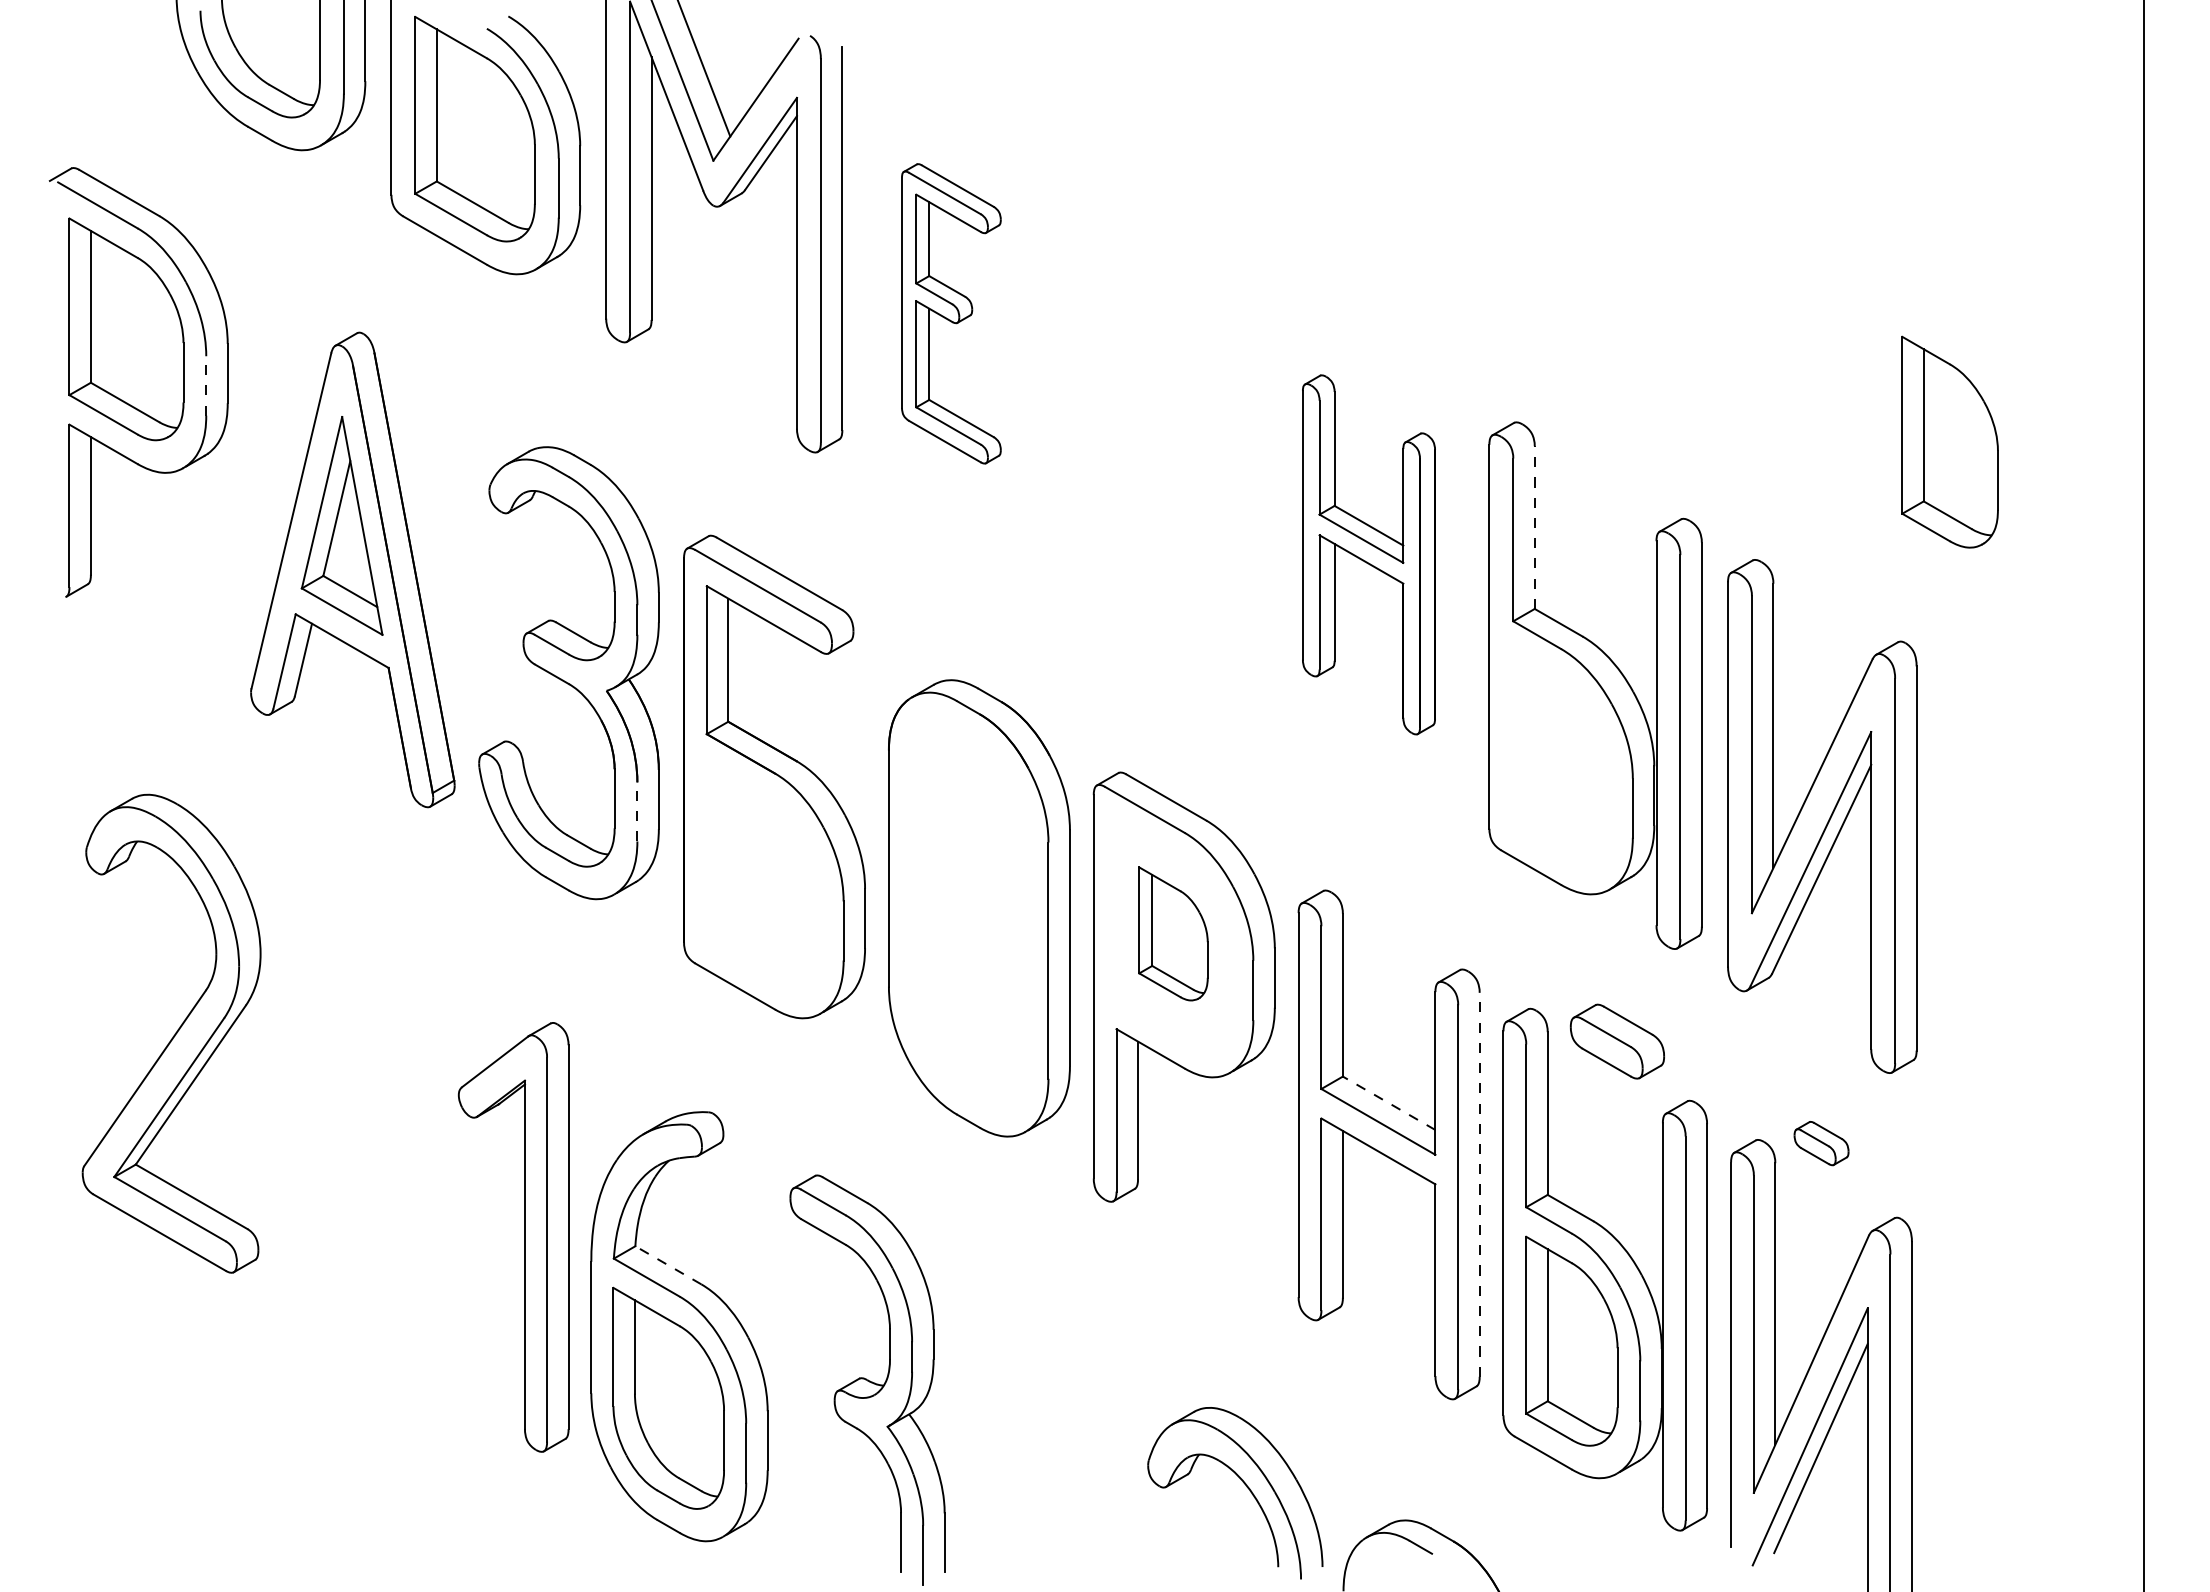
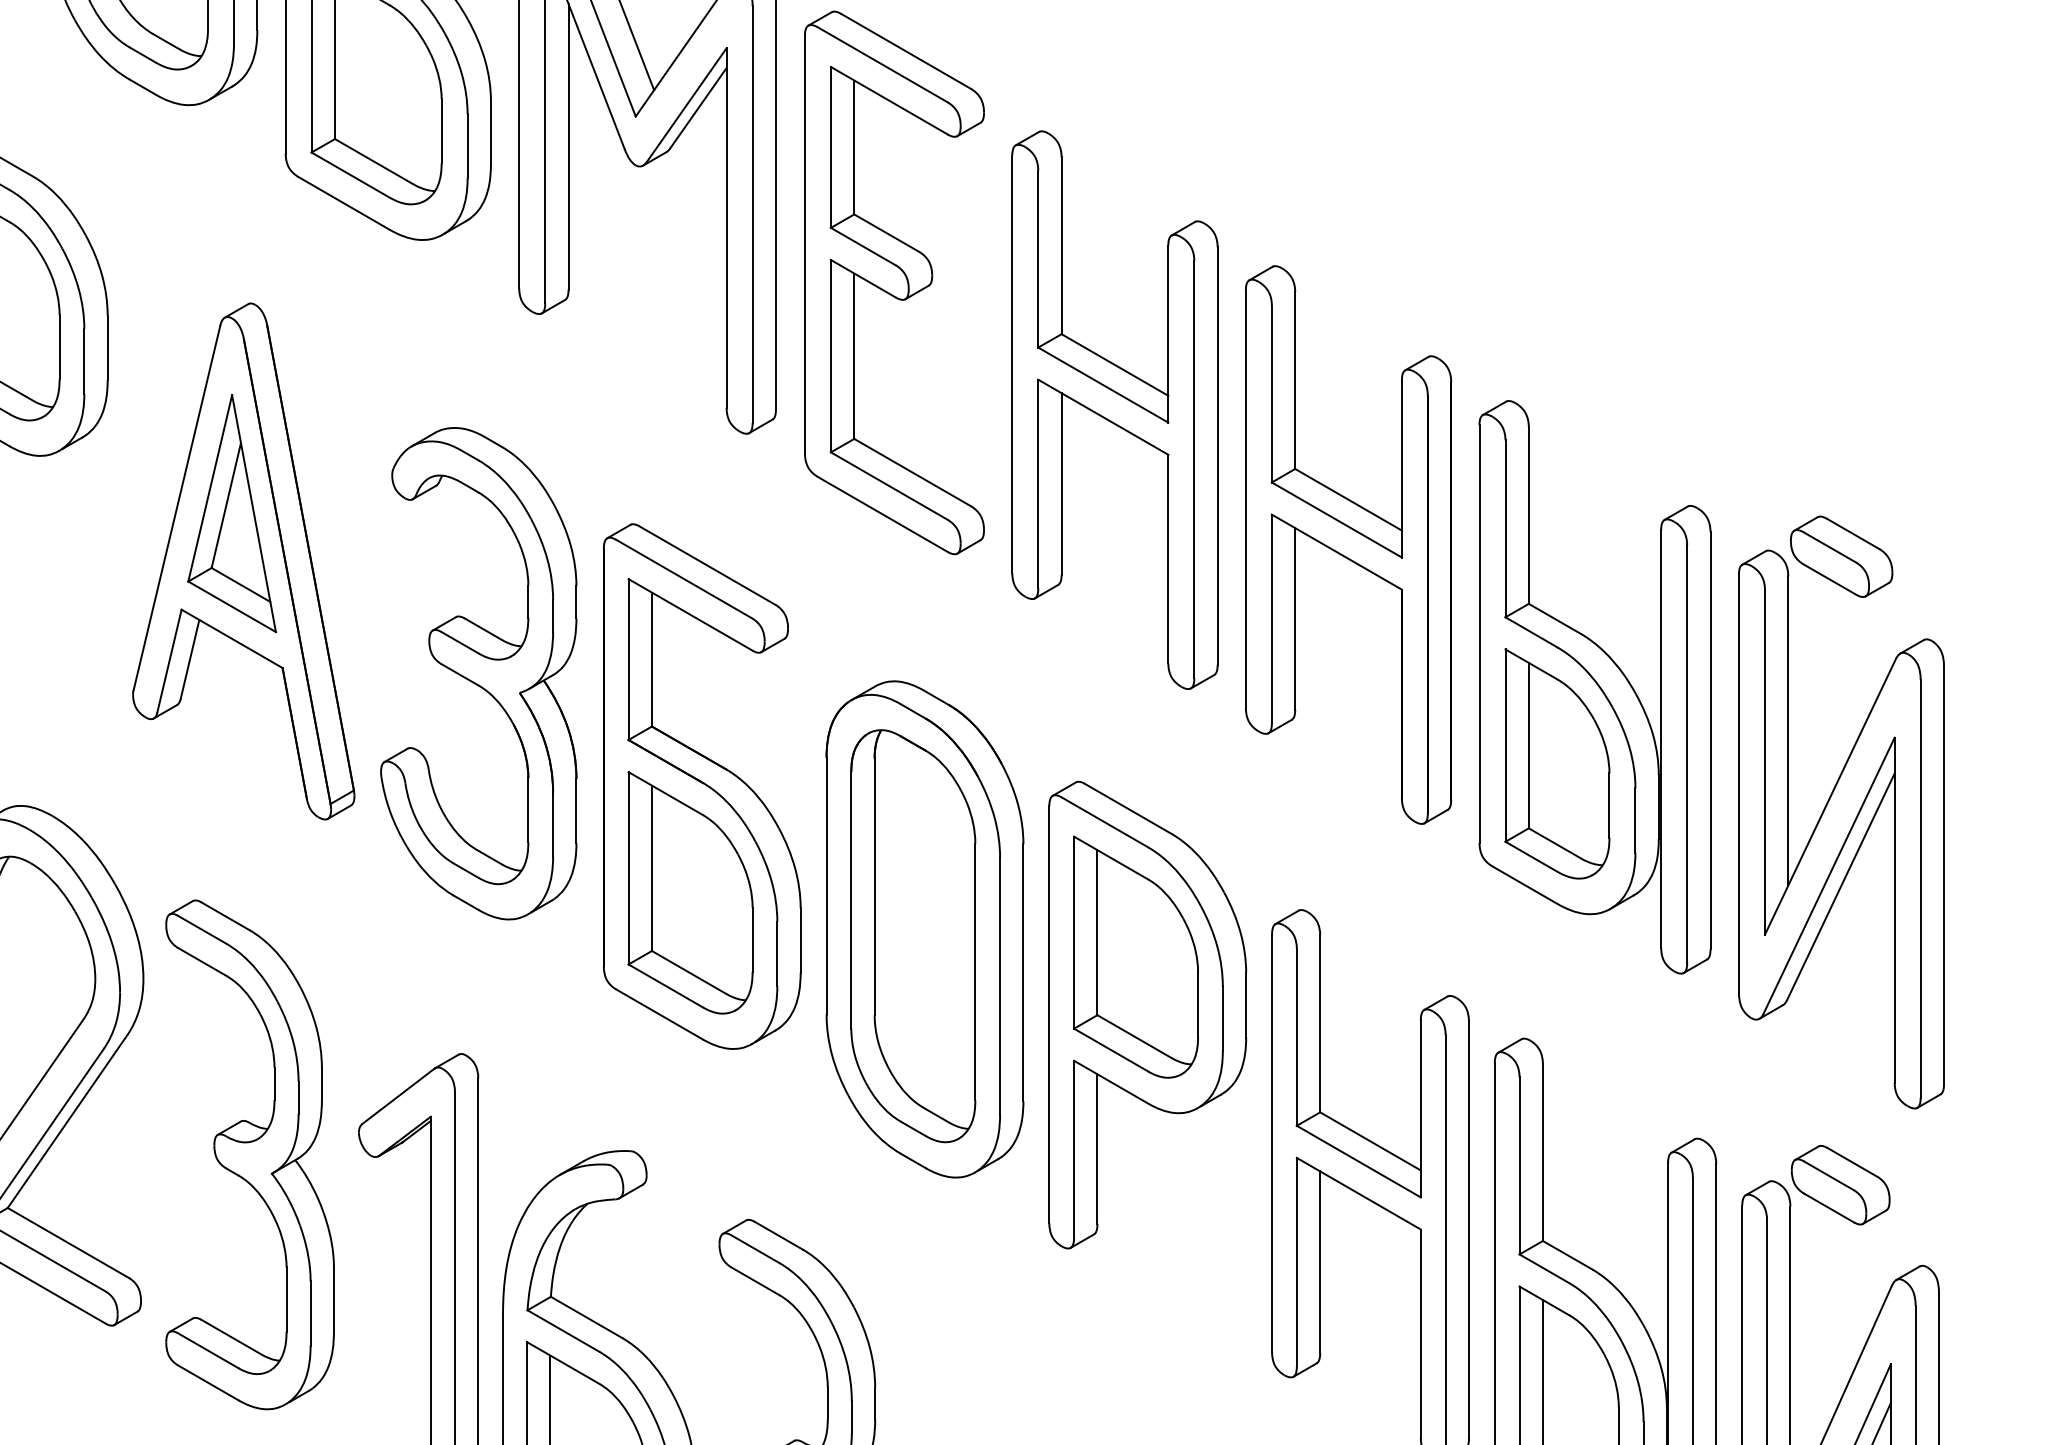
part: (951, 313) -> (894, 282), size x1.67
line: (206, 385) -> (84, 360), dashed -> solid
part: (1153, 430) -> (1114, 409), added
part: (1949, 441) -> (1556, 763), moved
line: (1534, 527) -> (1528, 515), dashed -> solid
part: (1368, 554) -> (1348, 544), size x1.43
line: (637, 811) -> (553, 824), dashed -> solid
part: (763, 874) -> (690, 892), added
part: (968, 914) -> (913, 936), added
part: (1173, 933) -> (1136, 956), size x1.67
part: (1616, 1041) -> (1840, 556), moved
line: (1388, 1103) -> (1369, 1141), dashed -> solid
part: (358, 1115) -> (249, 1154), added
part: (1821, 1143) -> (1840, 1185), size x1.67
line: (1479, 1184) -> (1468, 1229), dashed -> solid
line: (667, 1265) -> (585, 1317), dashed -> solid

